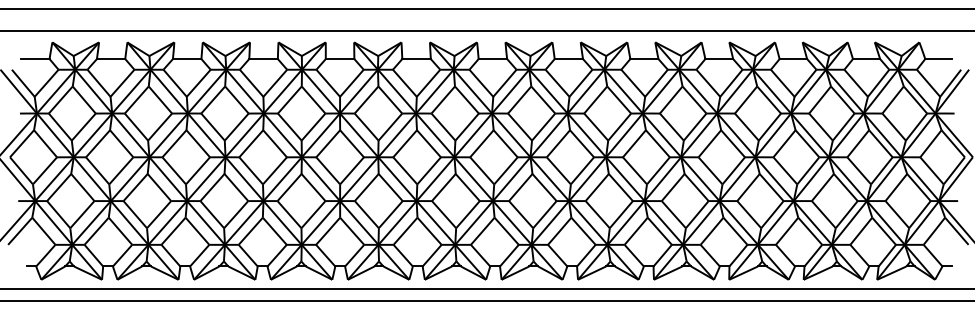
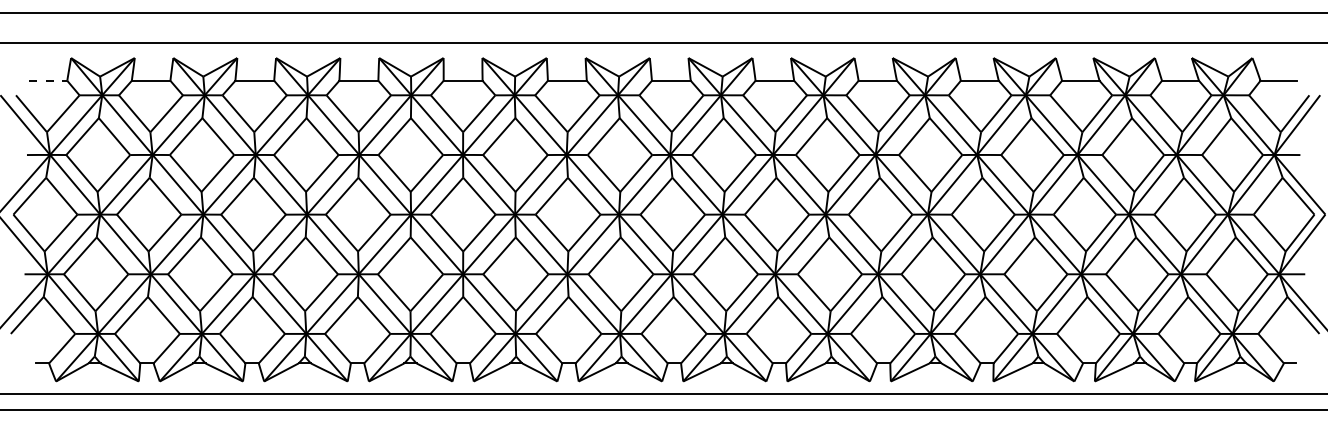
line: (35, 58) -> (48, 80), solid -> dashed

